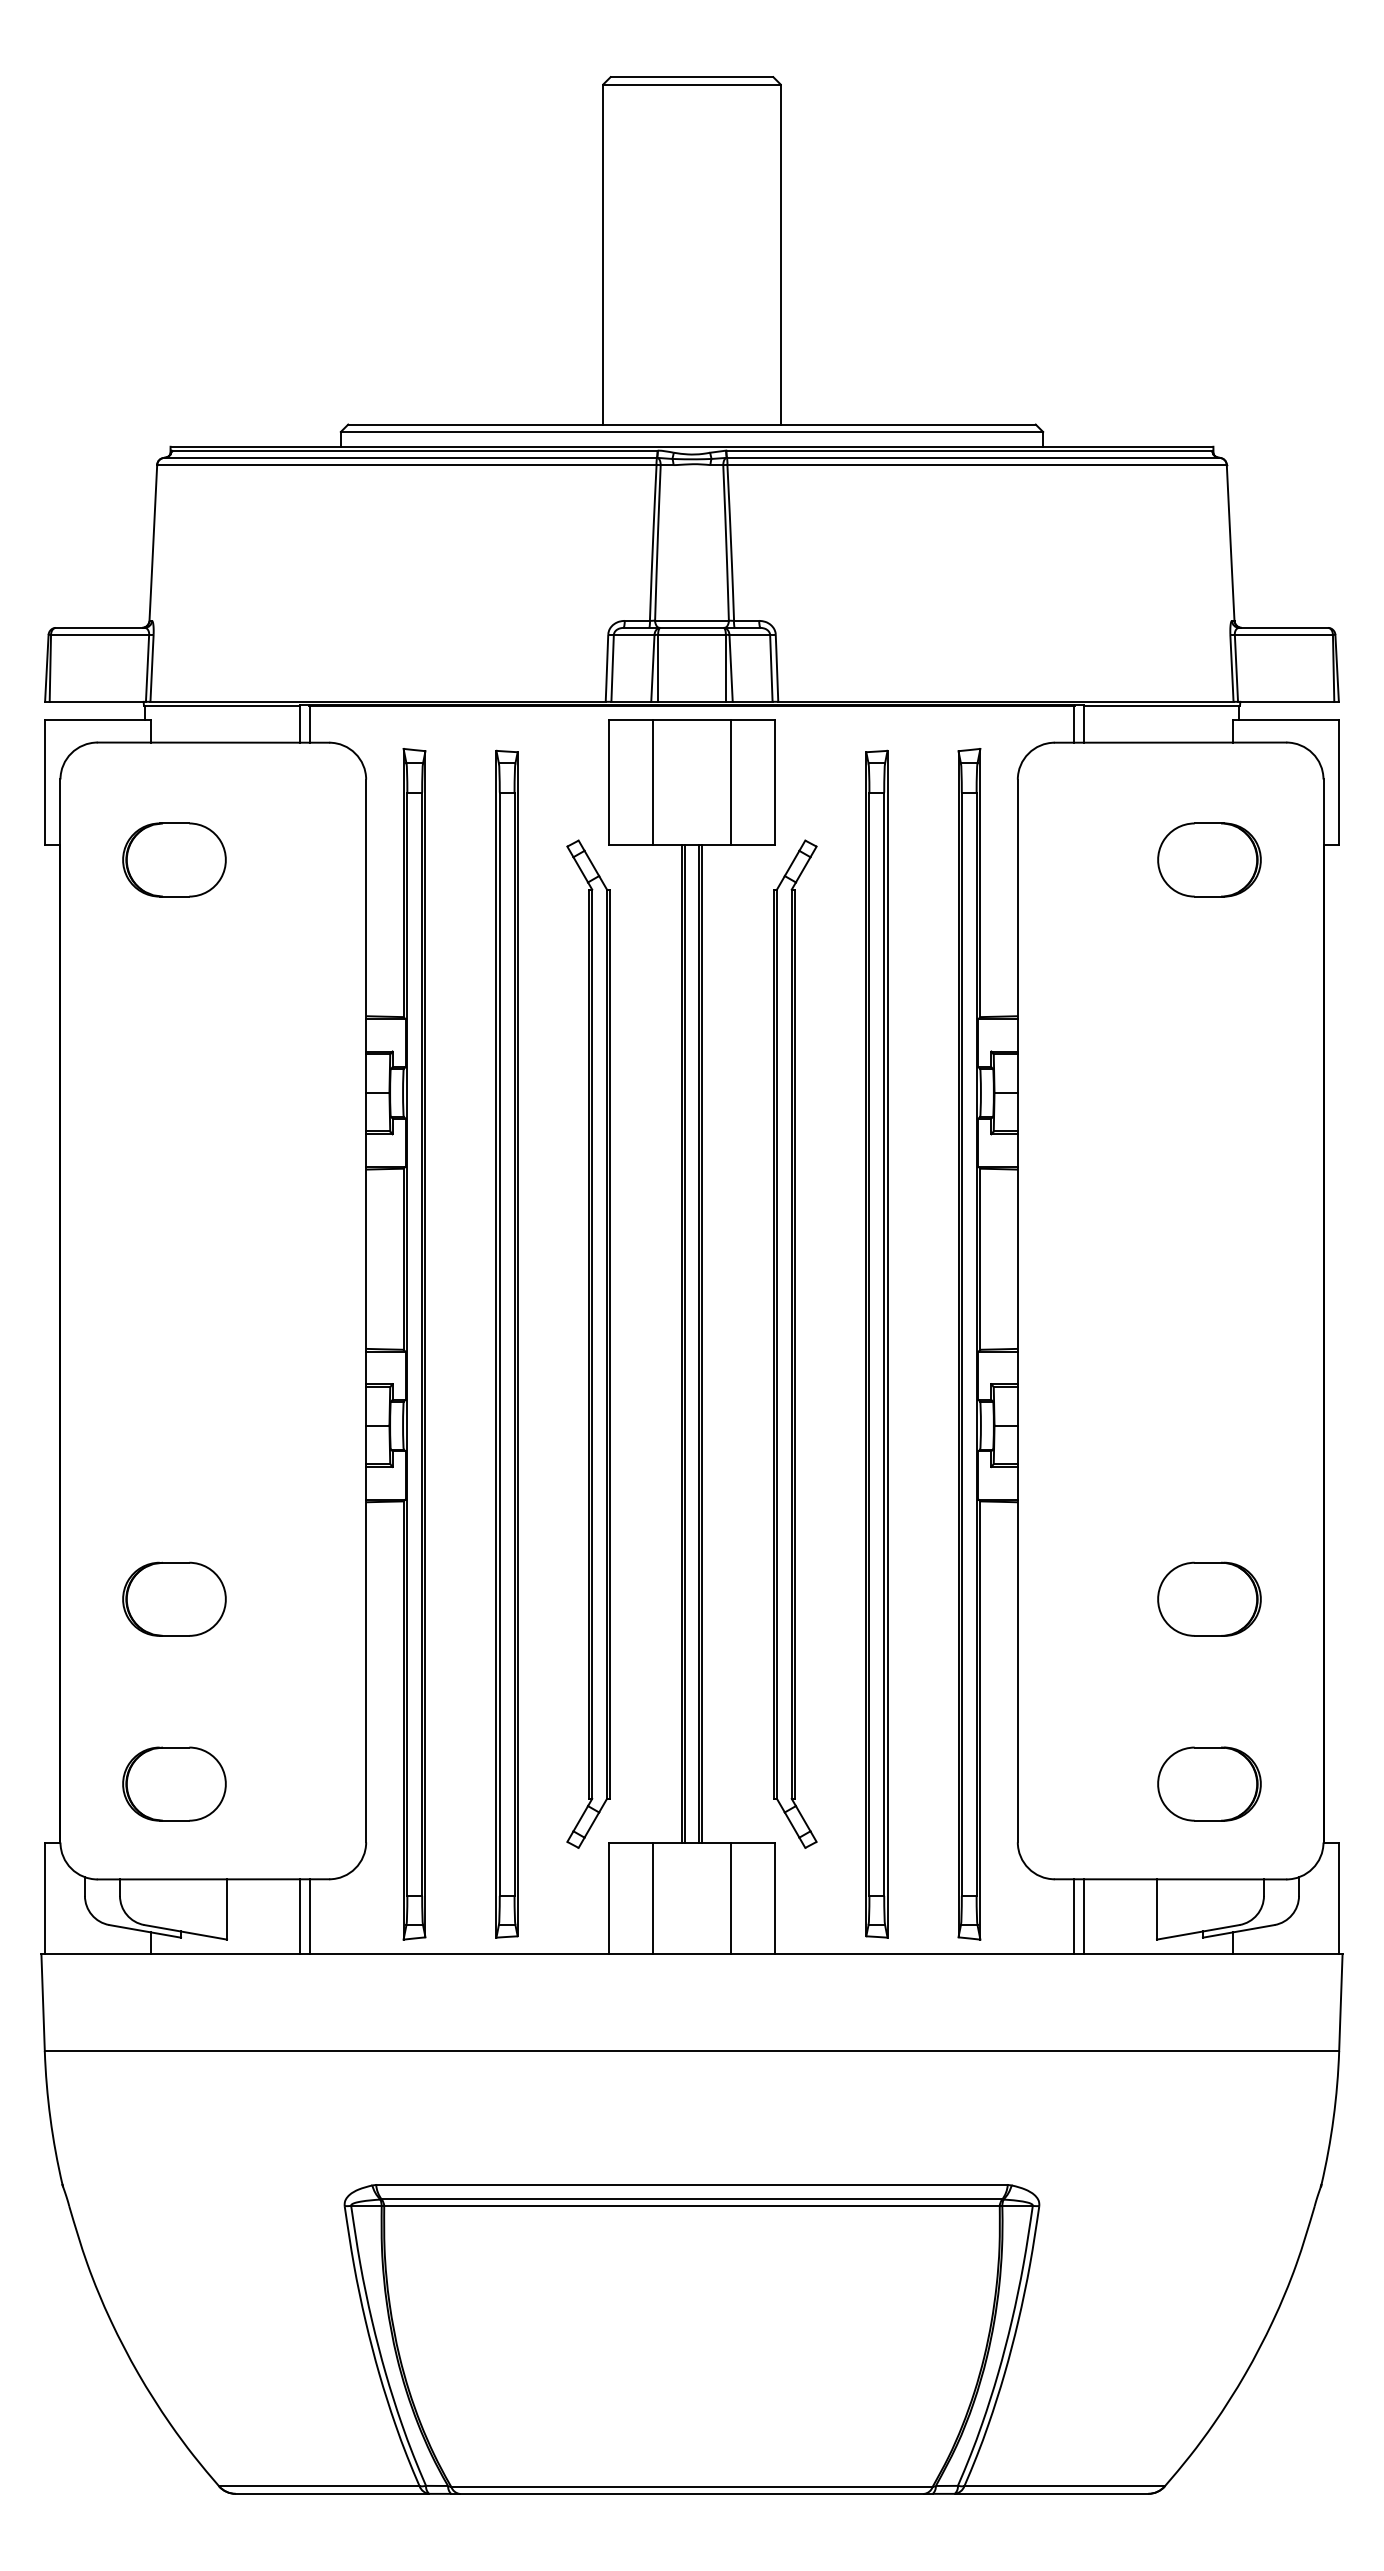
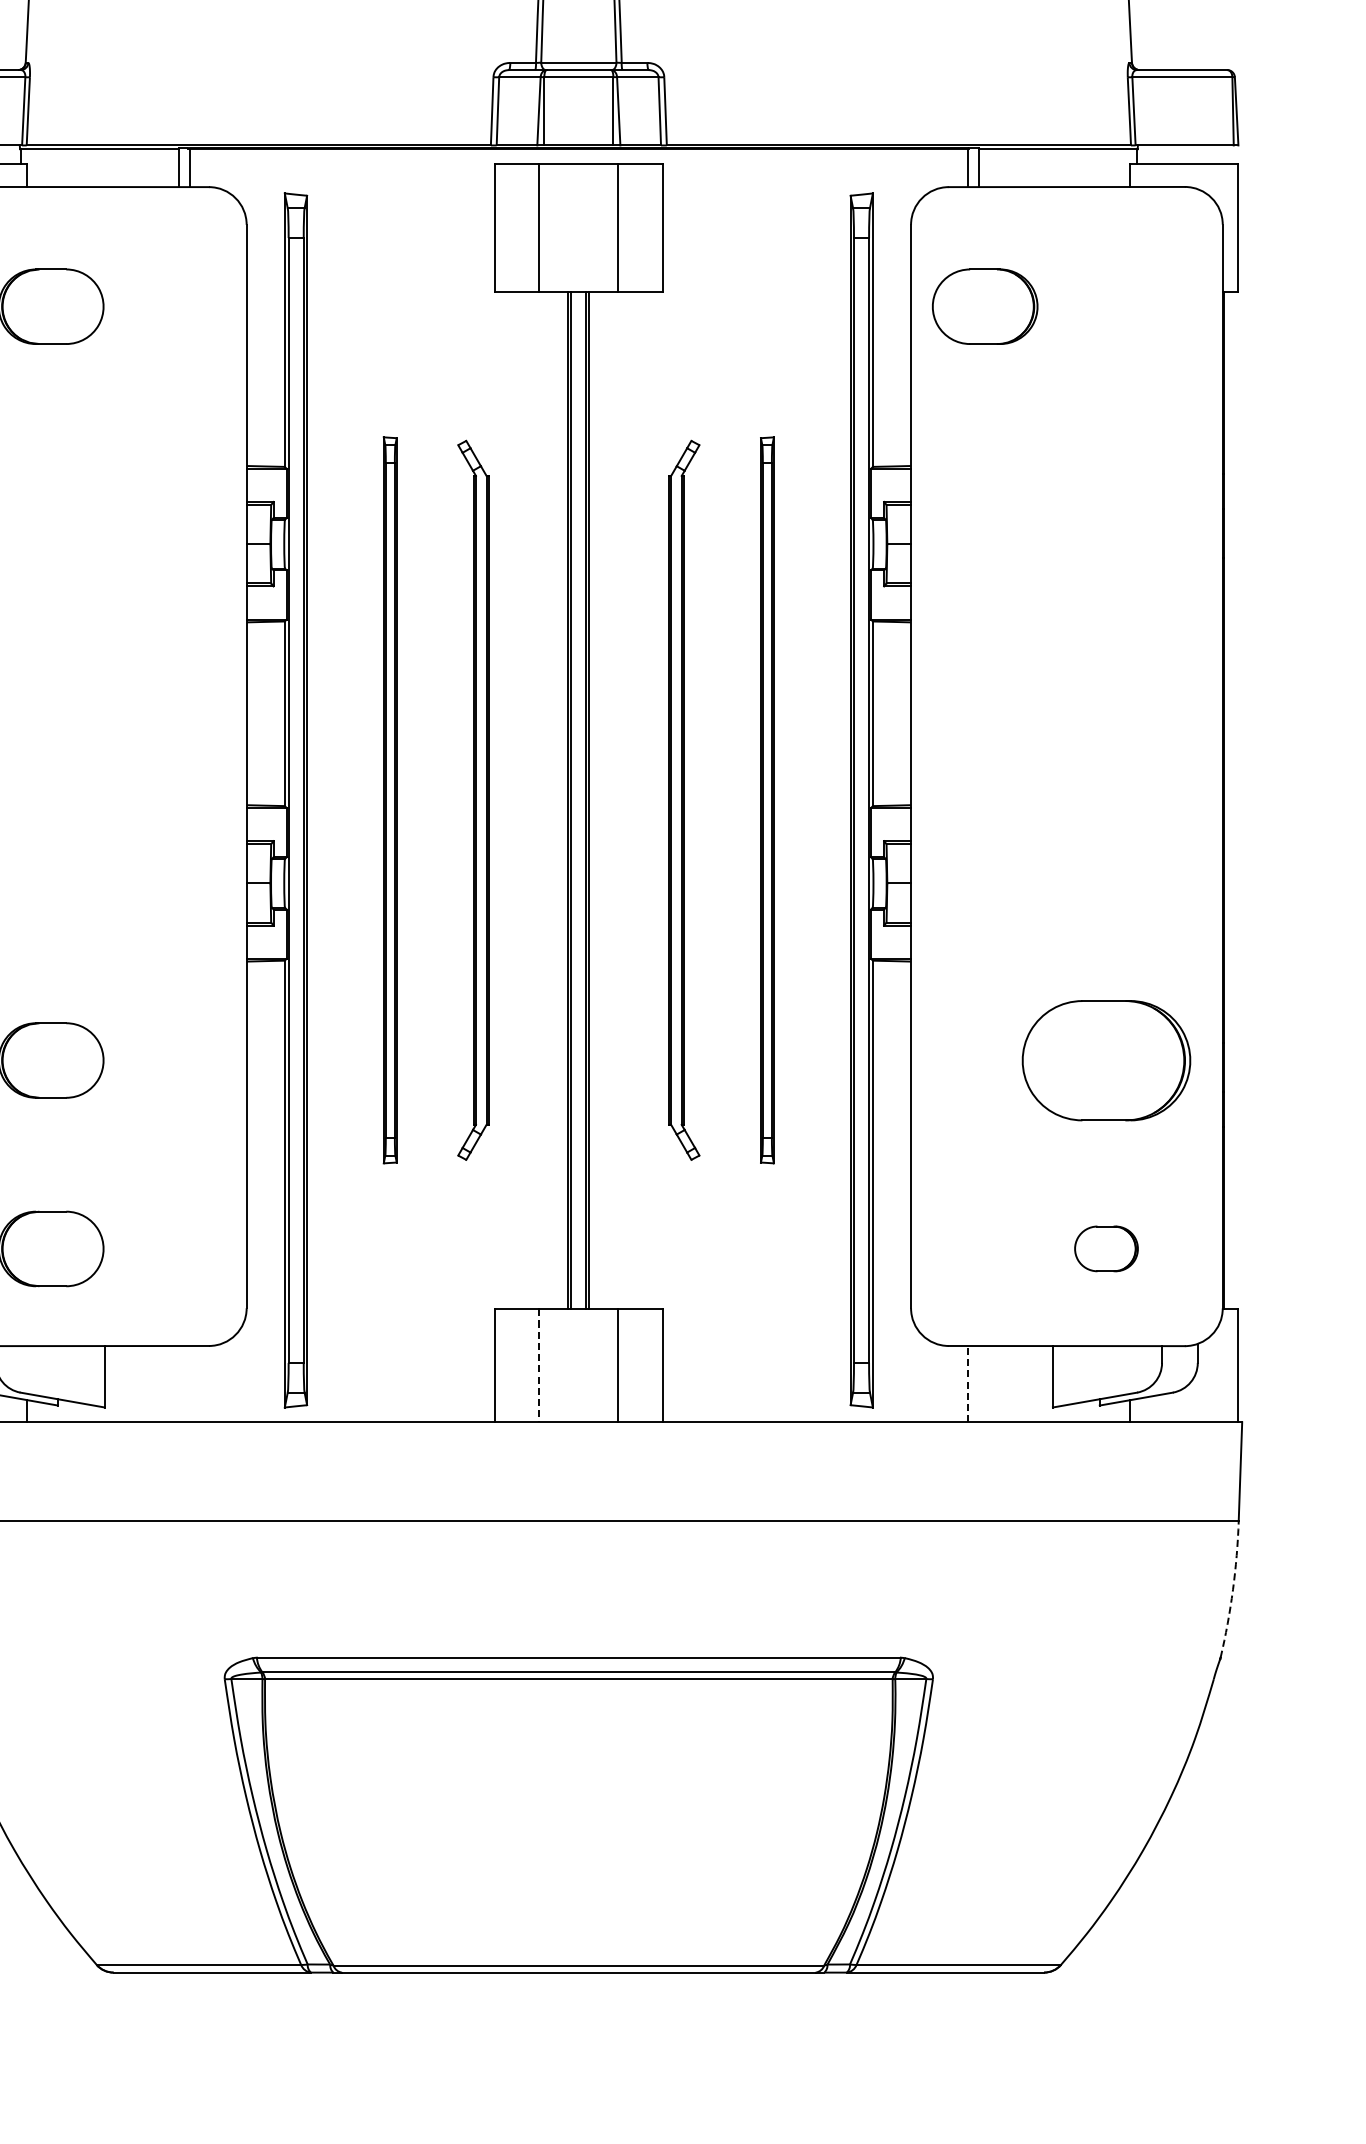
part: (1209, 859) -> (985, 306), moved
part: (506, 1343) -> (389, 799), size x0.6
part: (588, 1343) -> (473, 799), size x0.7
part: (795, 1343) -> (684, 799), size x0.7
part: (876, 1343) -> (766, 799), size x0.6
part: (1209, 1598) -> (1106, 1059), size x1.6
part: (1209, 1783) -> (1106, 1248), size x0.6
line: (653, 1899) -> (539, 1366), solid -> dashed
line: (299, 1916) -> (178, 1383), removed
line: (310, 1916) -> (189, 1383), removed
line: (1073, 1916) -> (967, 1383), solid -> dashed
line: (1084, 1916) -> (979, 1383), removed
arc: (1333, 2118) -> (1232, 1589), solid -> dashed

